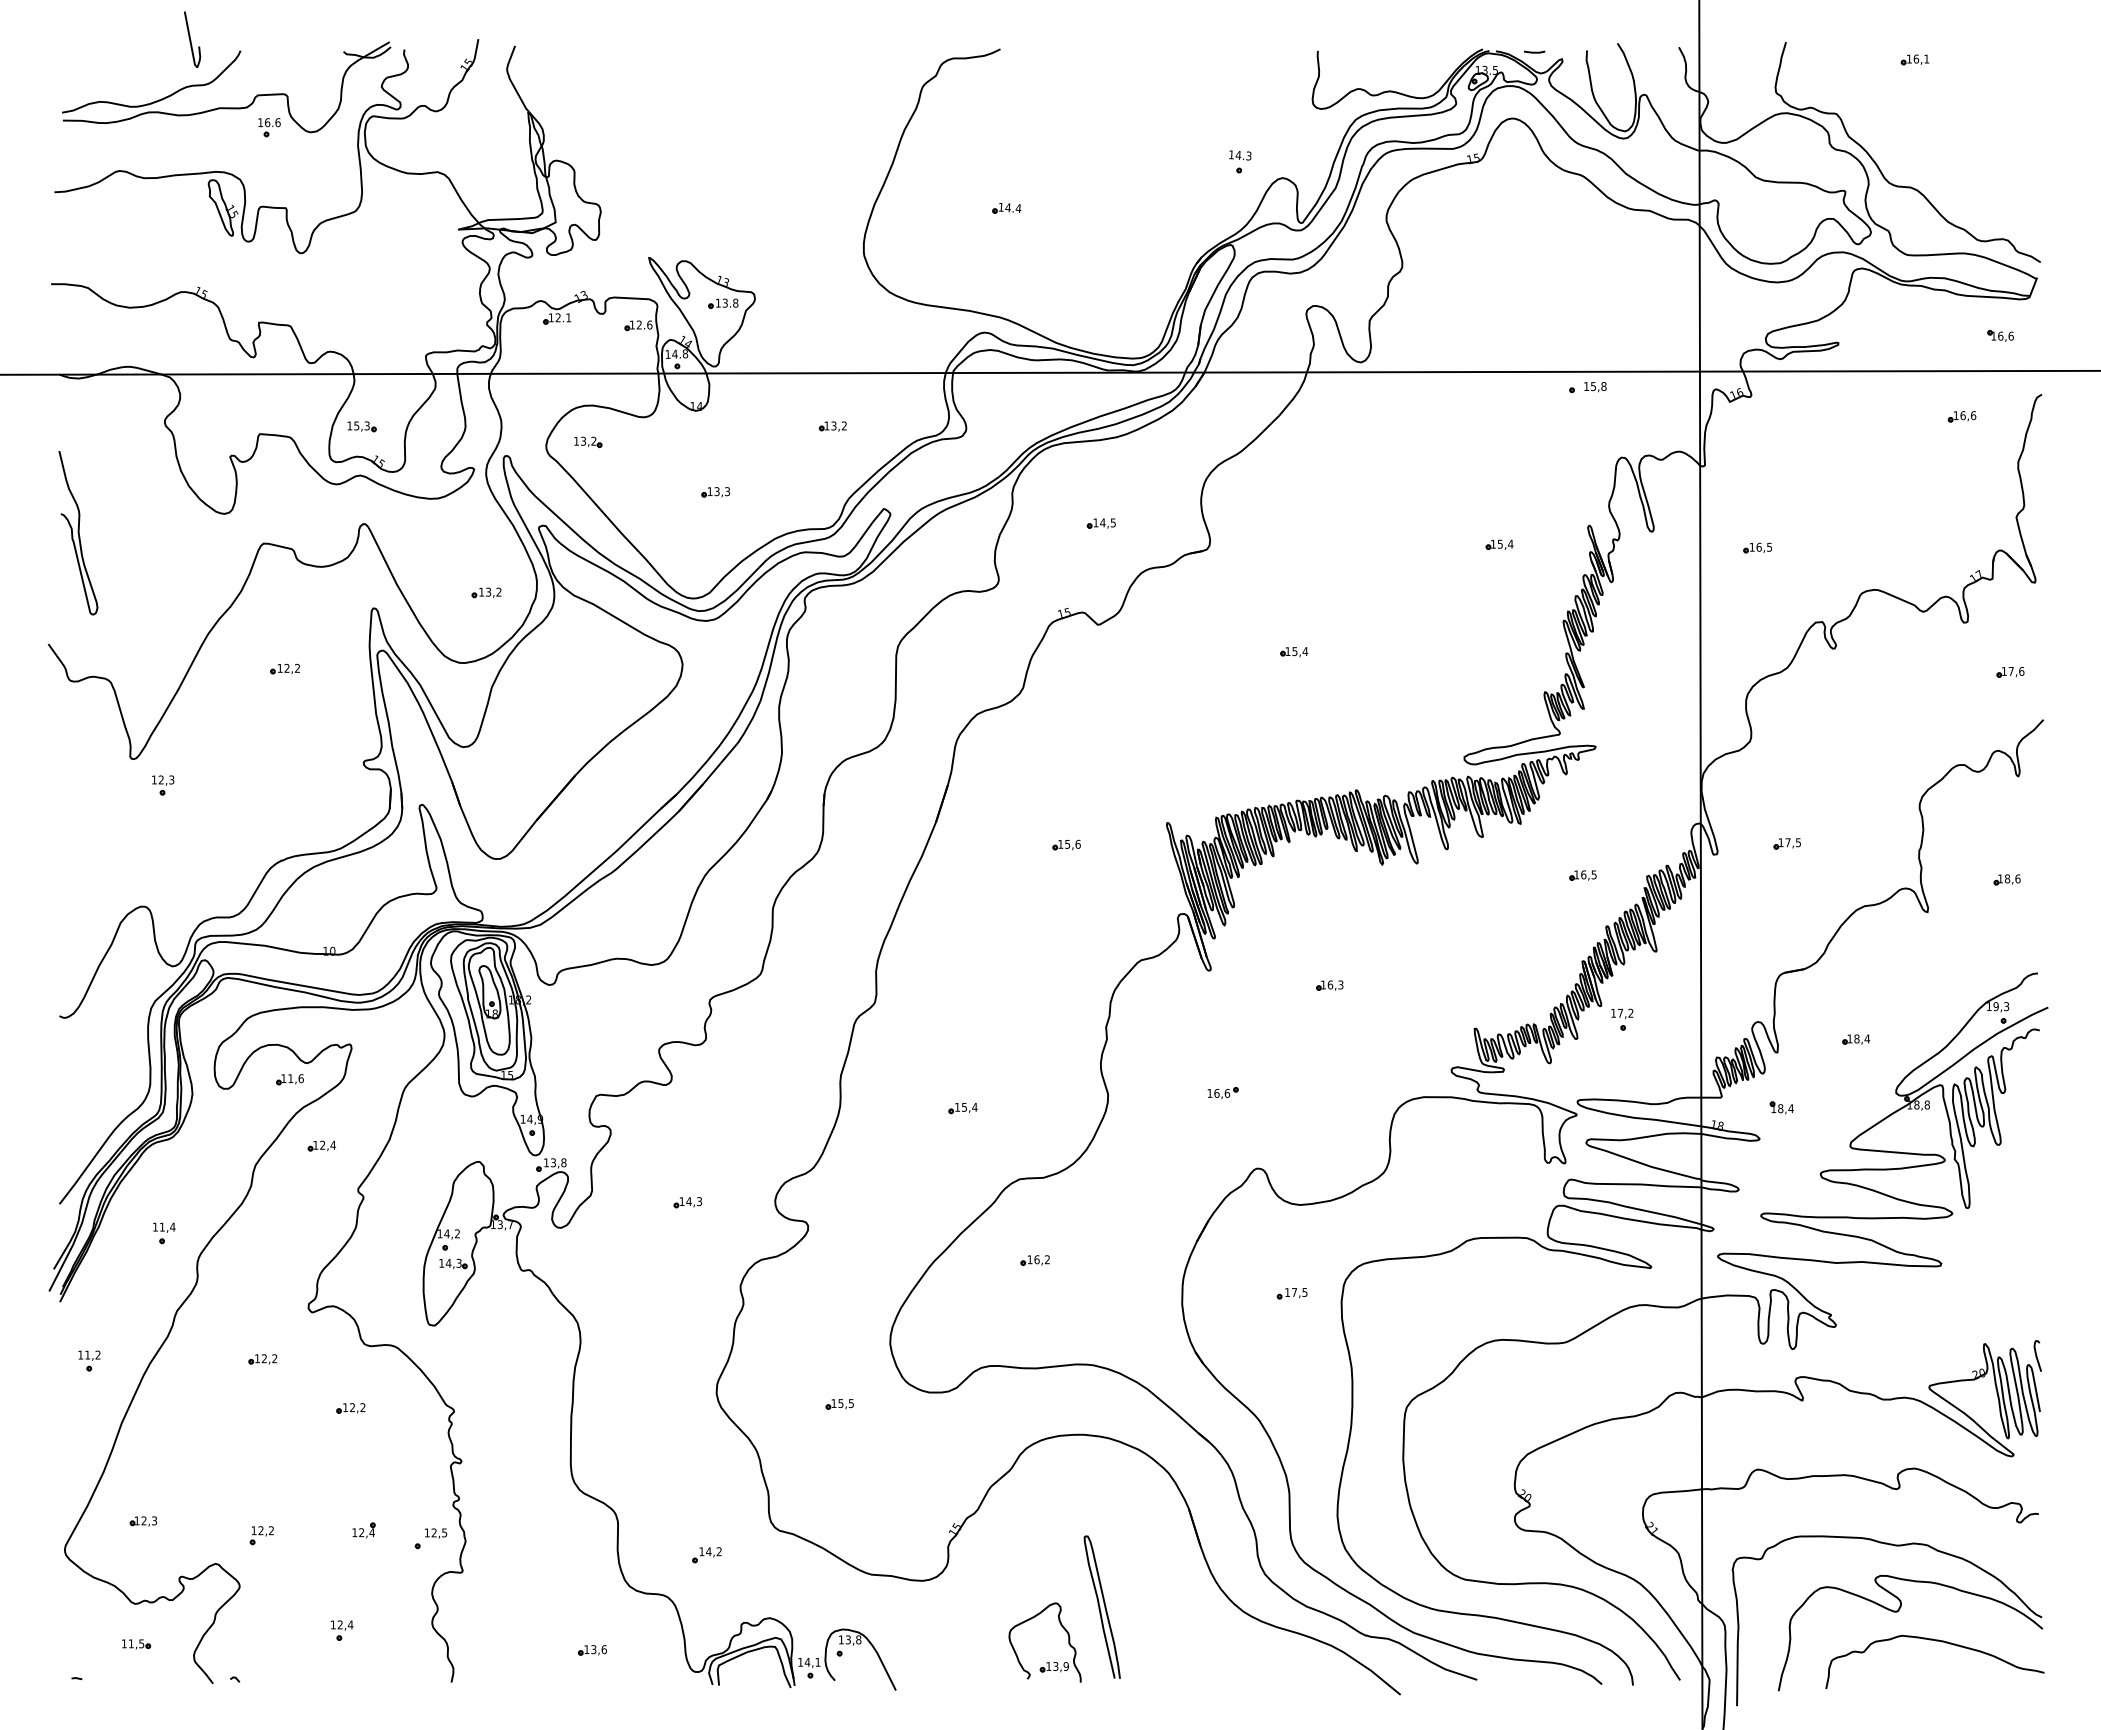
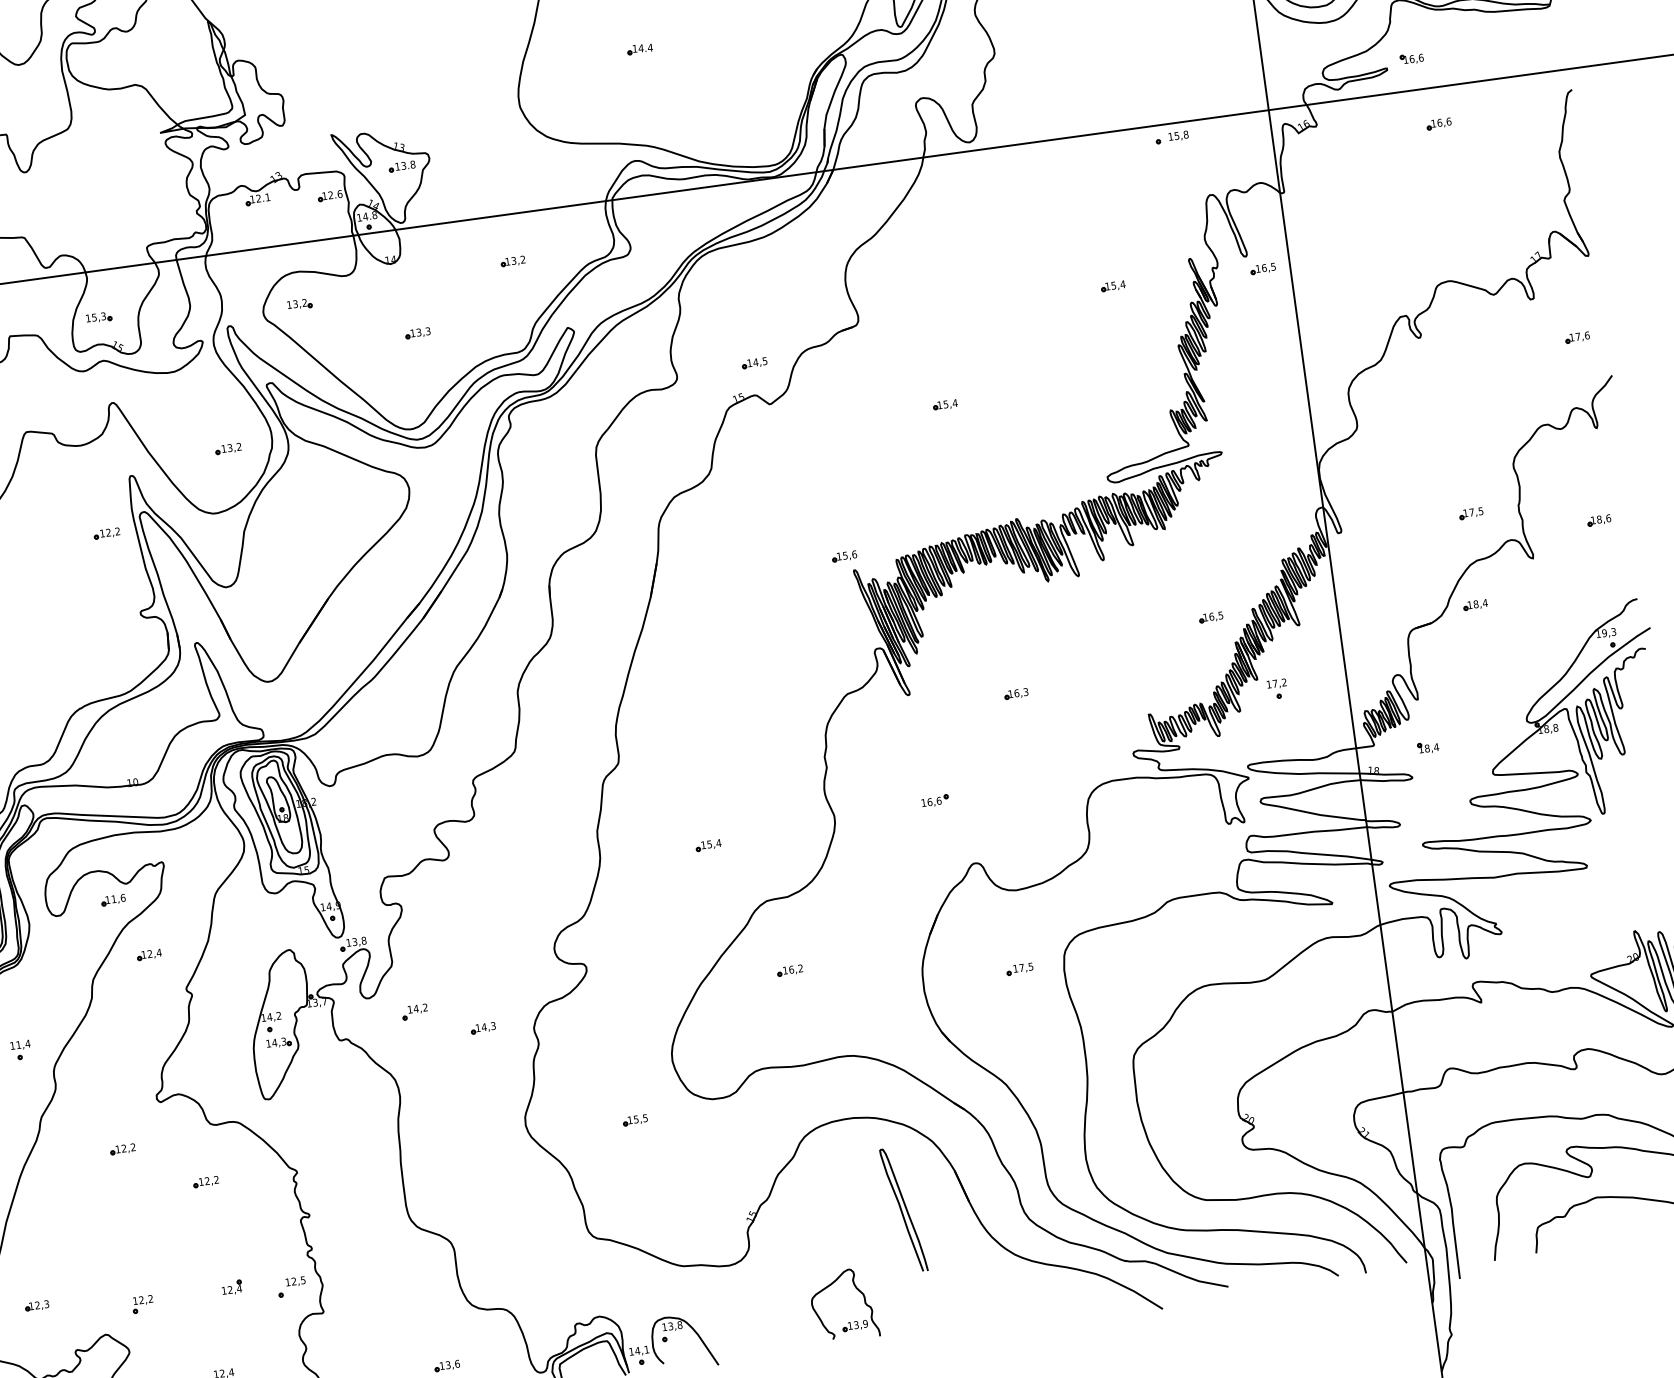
part: (2000, 335) -> (1411, 58), moved
part: (1961, 416) -> (1438, 123), moved
part: (1100, 523) -> (753, 363), moved
part: (1757, 547) -> (1262, 268), moved
part: (284, 668) -> (106, 533), moved
part: (1786, 843) -> (1470, 513), moved
part: (1066, 844) -> (844, 555), moved
part: (1582, 875) -> (1210, 617), moved
part: (1856, 1039) -> (1475, 604), moved
part: (687, 1202) -> (482, 1028), moved
part: (706, 1555) -> (414, 1012), moved
curve: (1100, 1606) -> (902, 1209), moved

